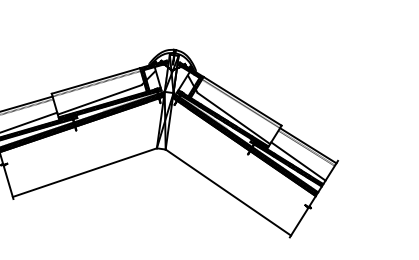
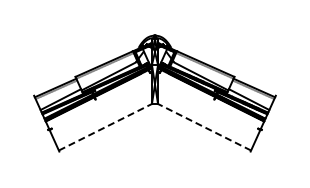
line: (84, 173) -> (105, 127), solid -> dashed
line: (228, 192) -> (204, 127), solid -> dashed

